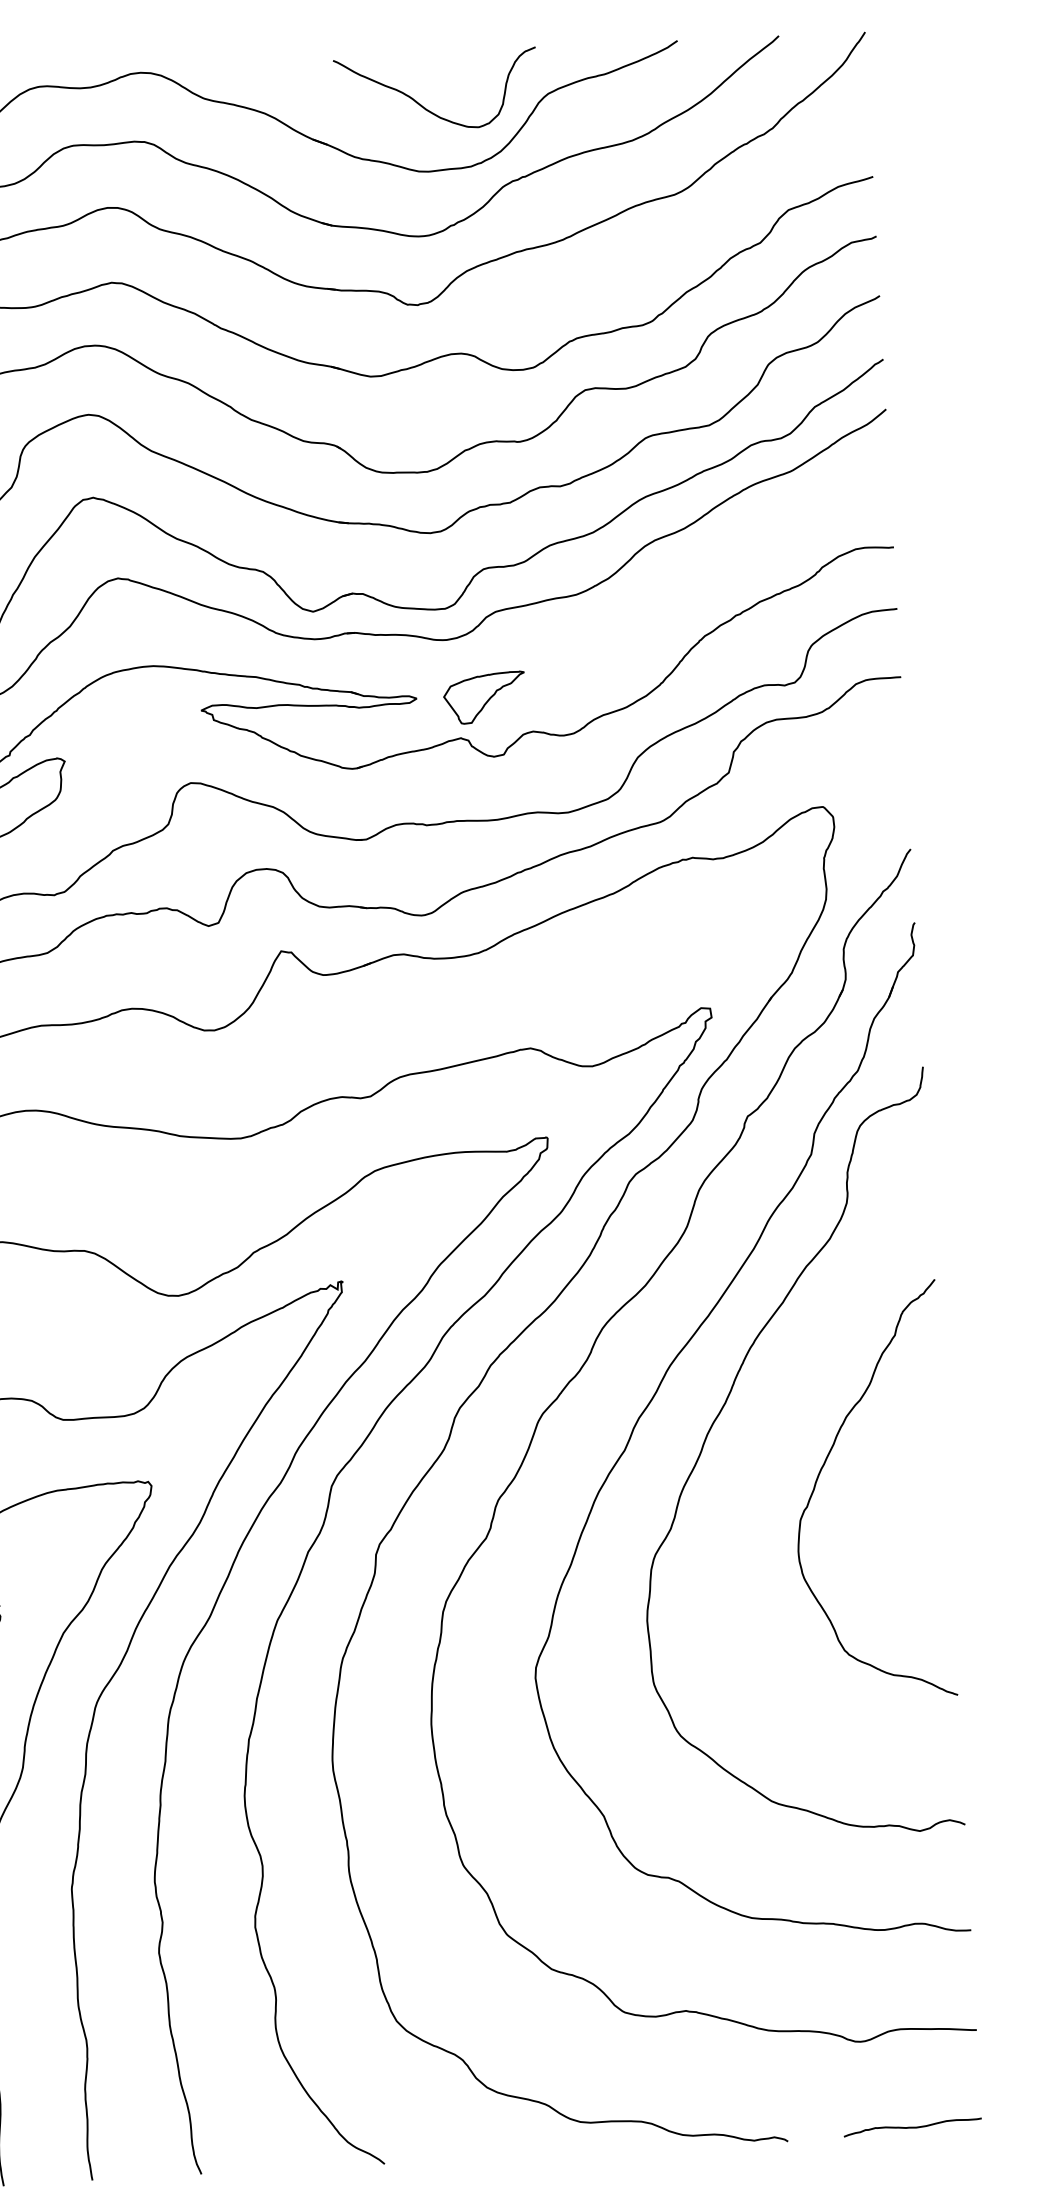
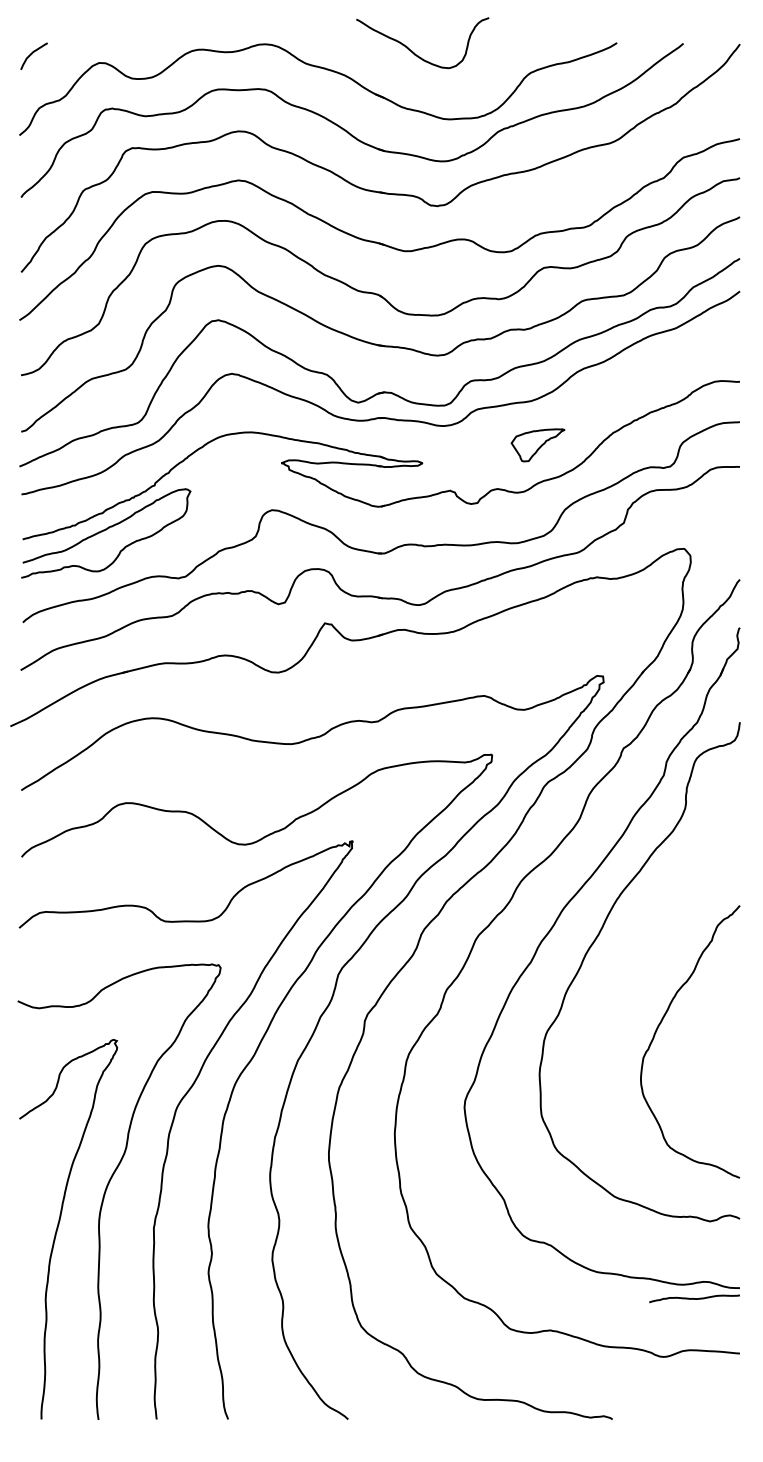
curve: (423, 104) -> (413, 51), moved
part: (483, 698) -> (537, 445), moved
curve: (825, 1466) -> (661, 1023), moved
curve: (912, 2126) -> (694, 1298), moved

